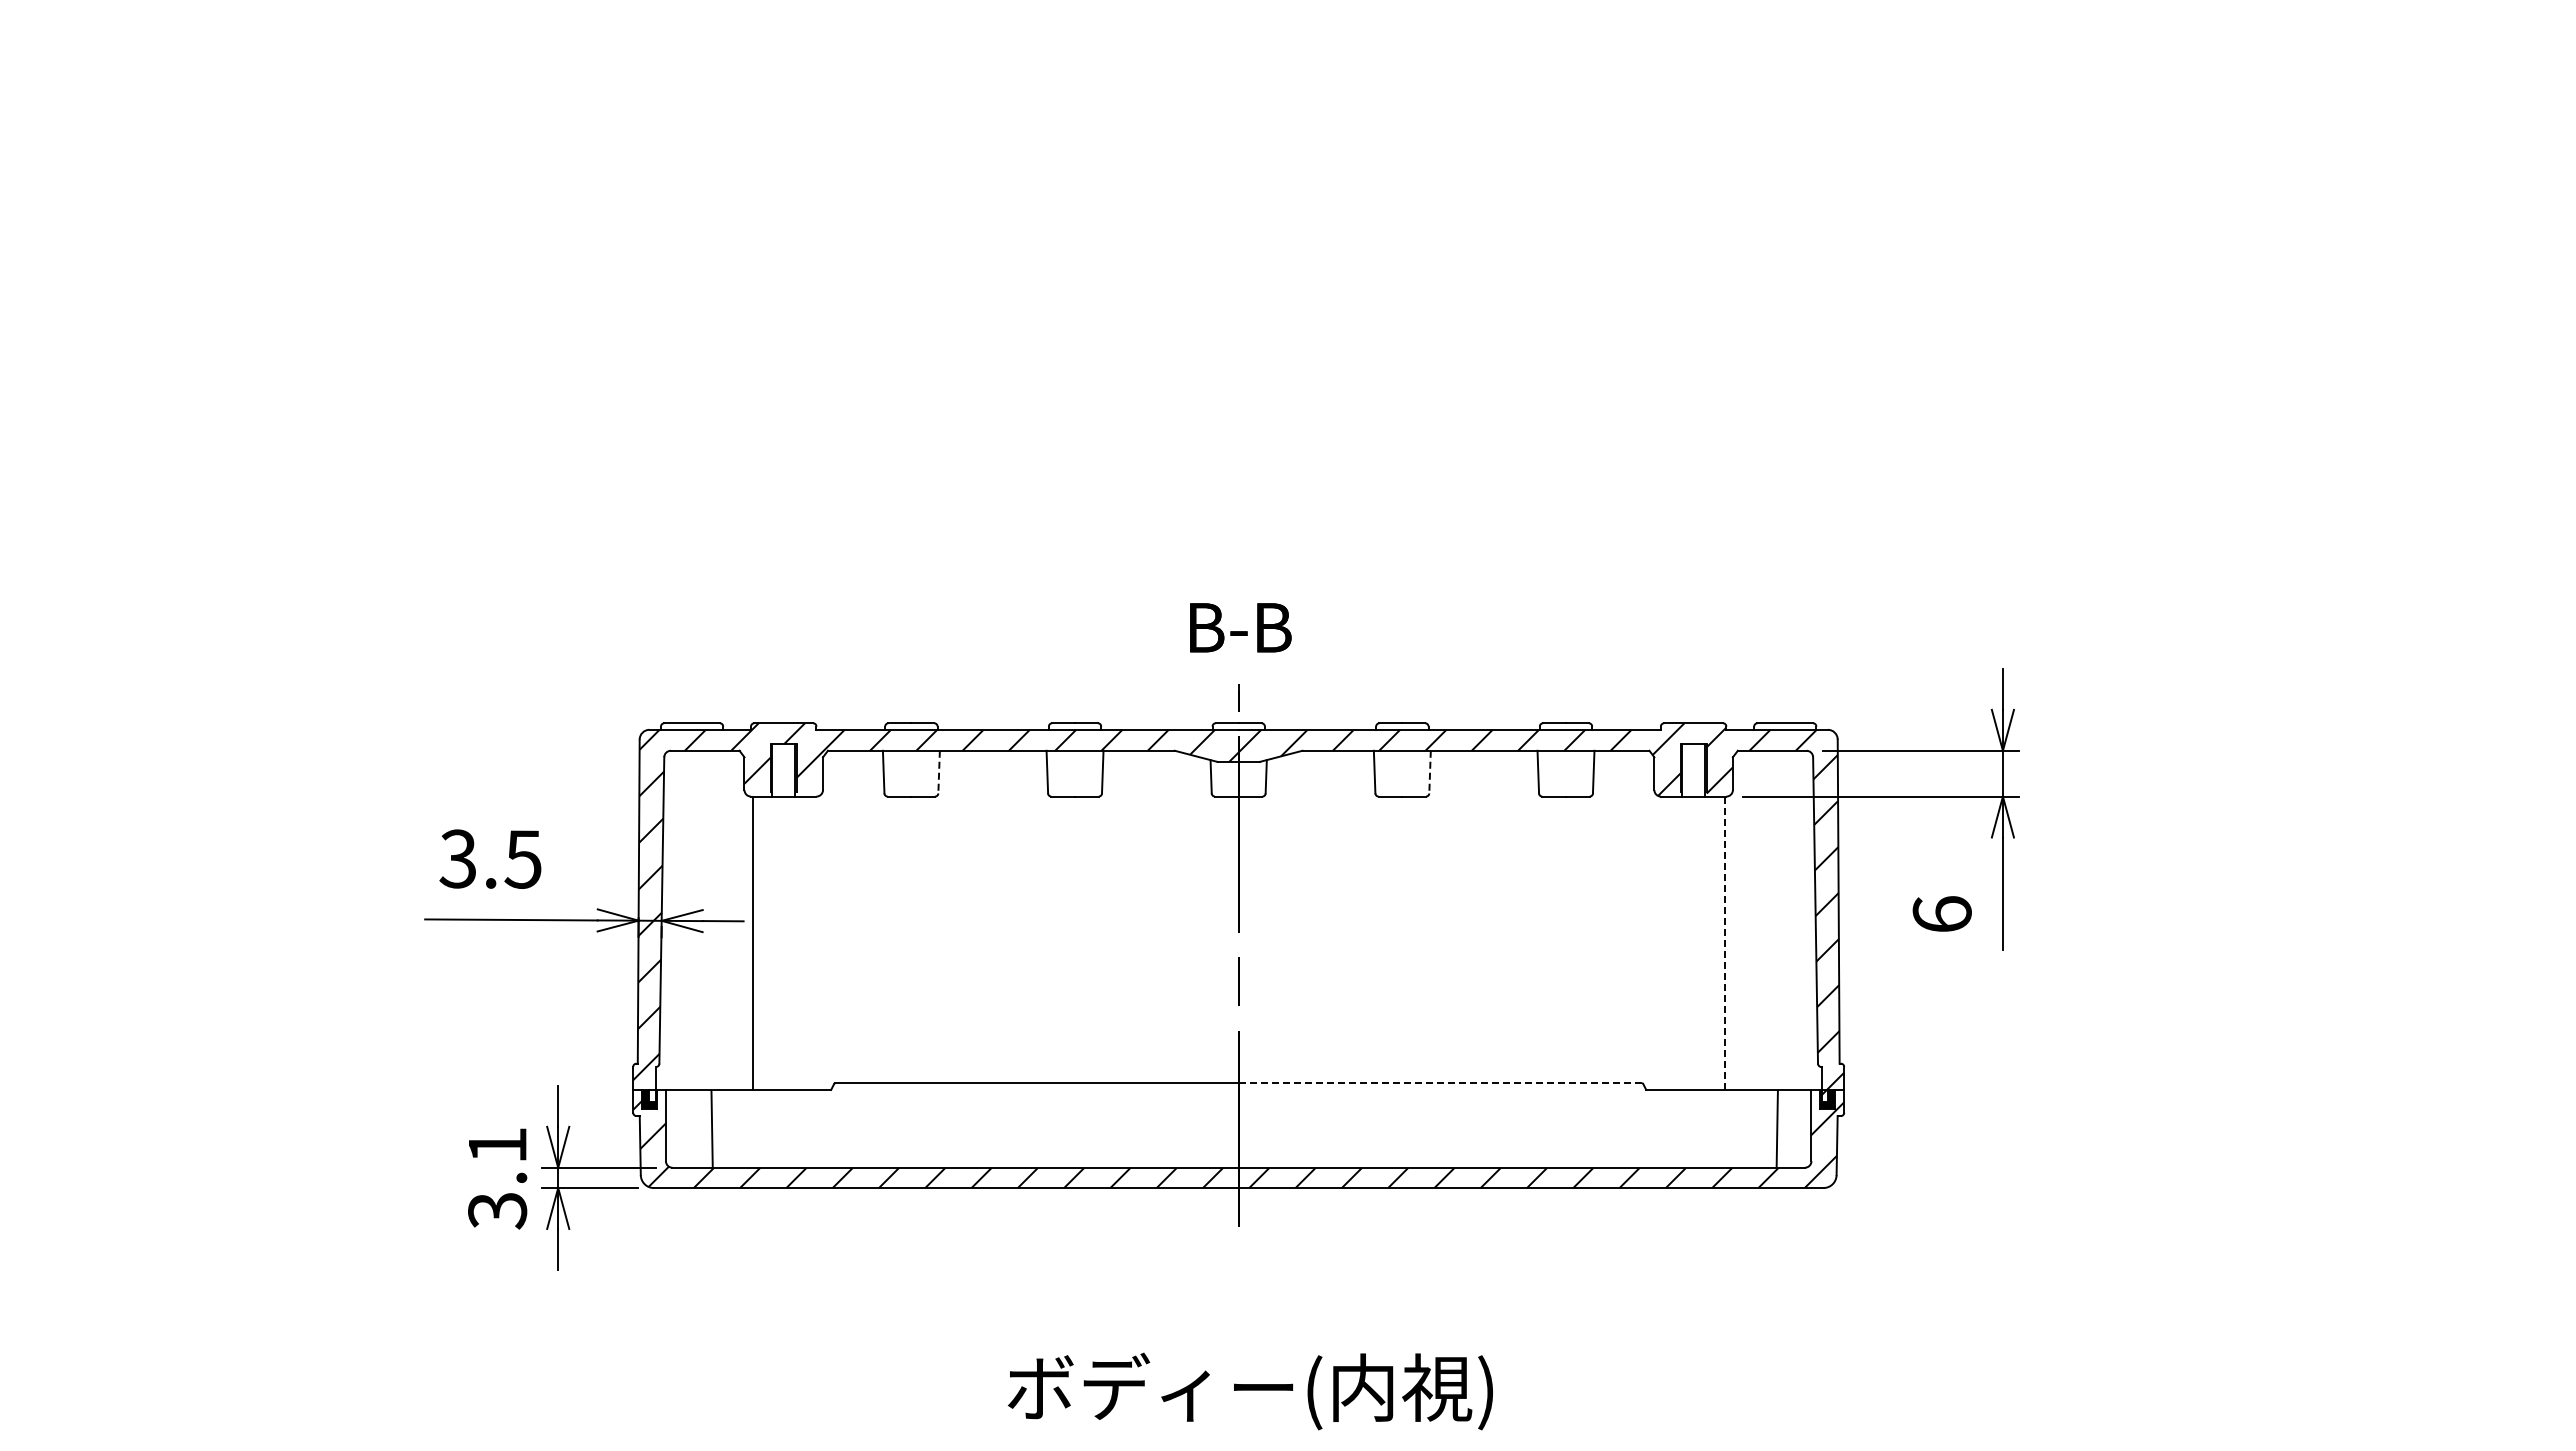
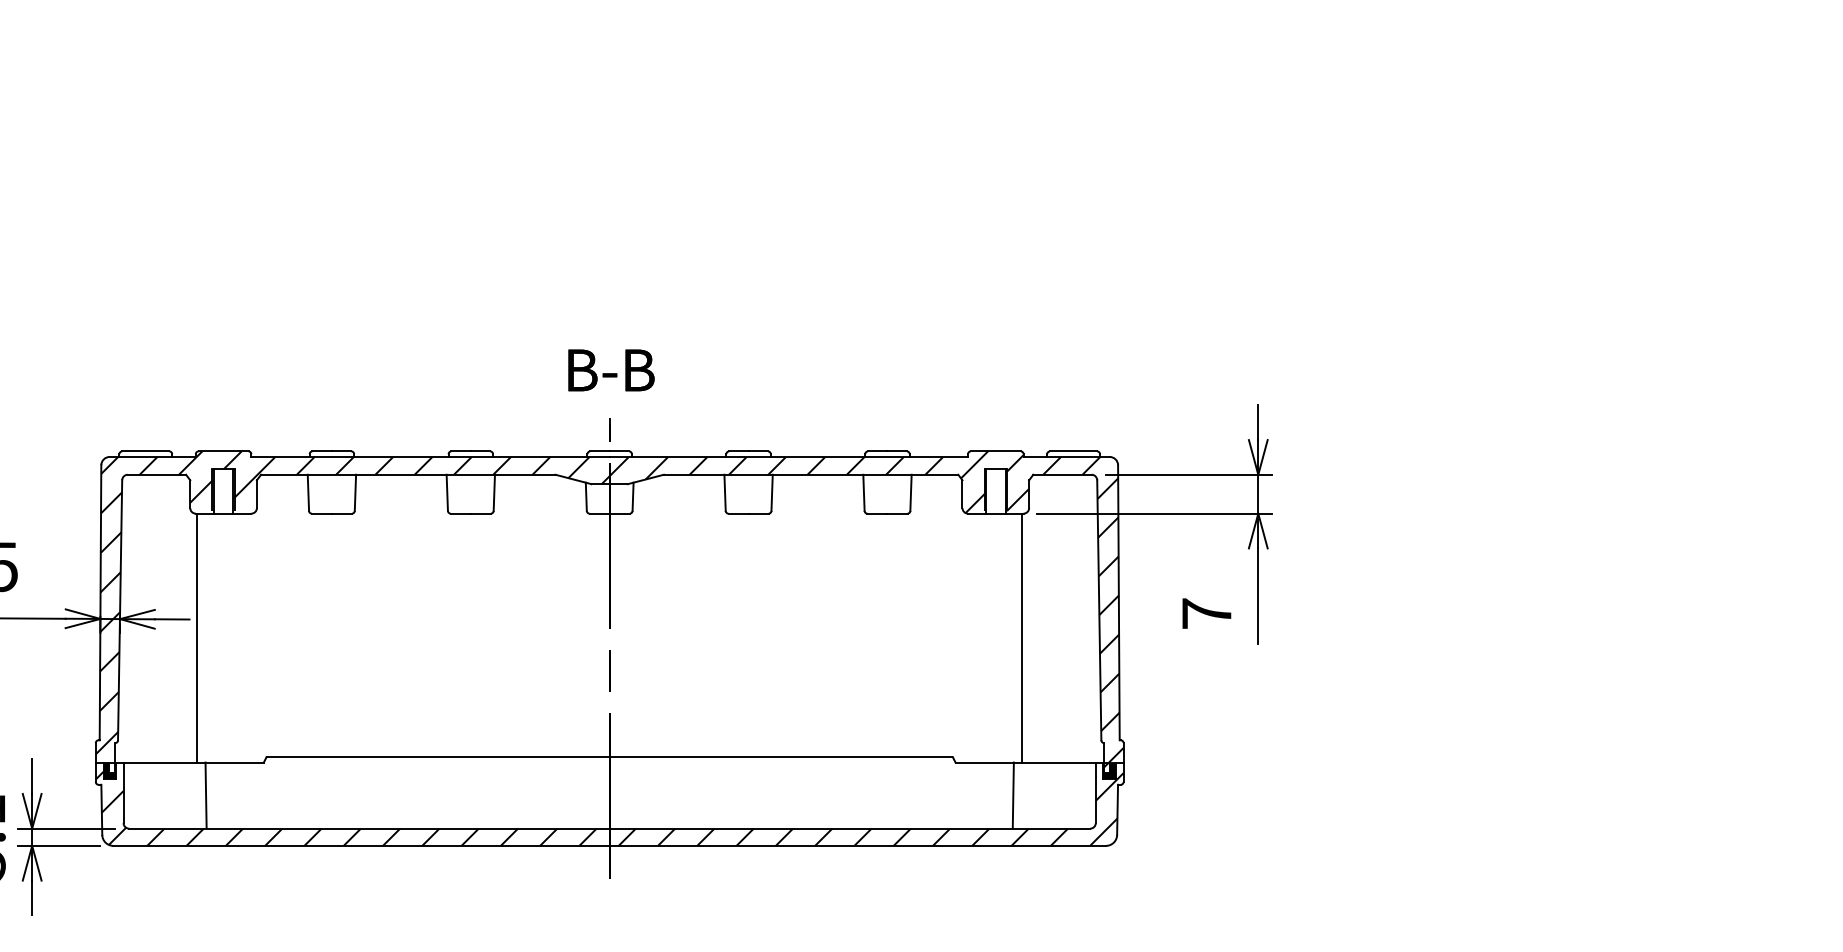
line: (939, 772) -> (355, 493), dashed -> solid
line: (1430, 772) -> (772, 493), dashed -> solid
text: (1941, 914) -> (1206, 613), 6 -> 7
line: (1724, 943) -> (1022, 638), dashed -> solid
line: (1440, 1083) -> (780, 757), dashed -> solid
line: (711, 1129) -> (205, 795), moved
line: (1776, 1129) -> (1012, 795), moved

